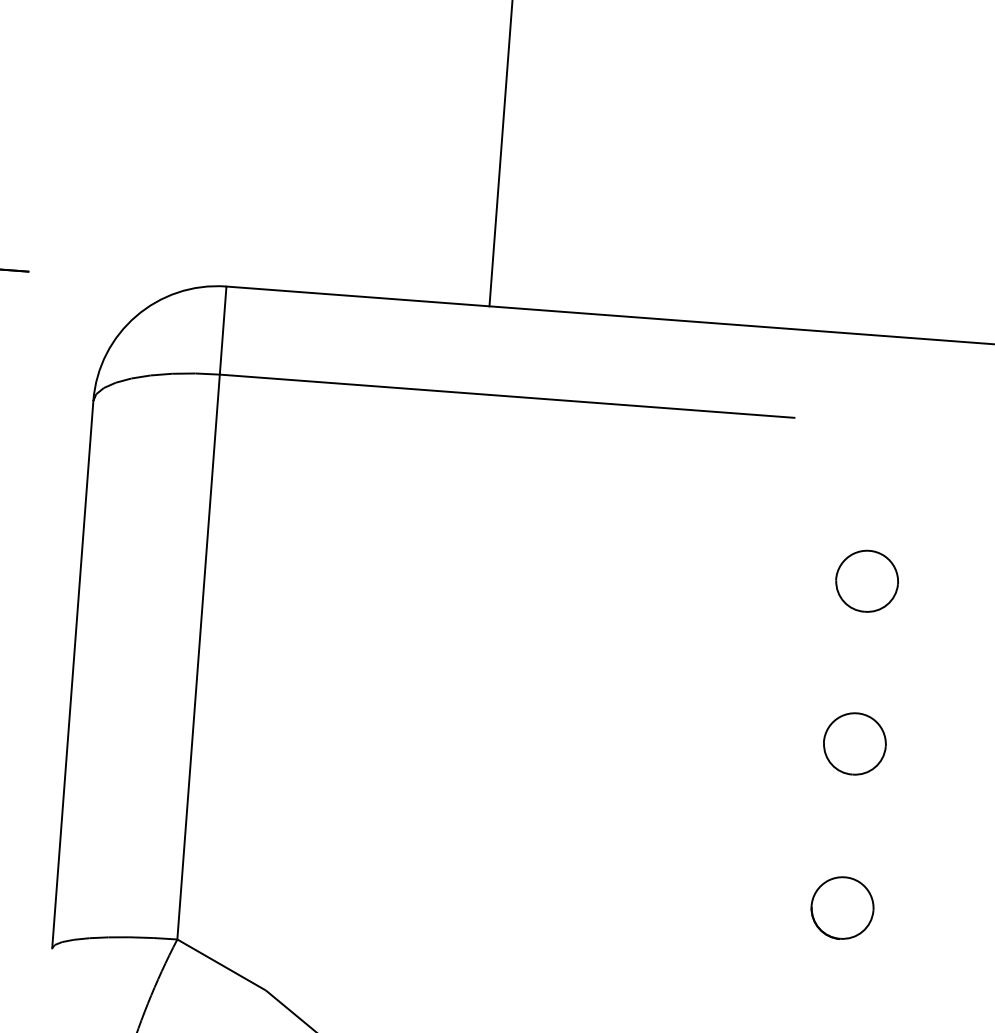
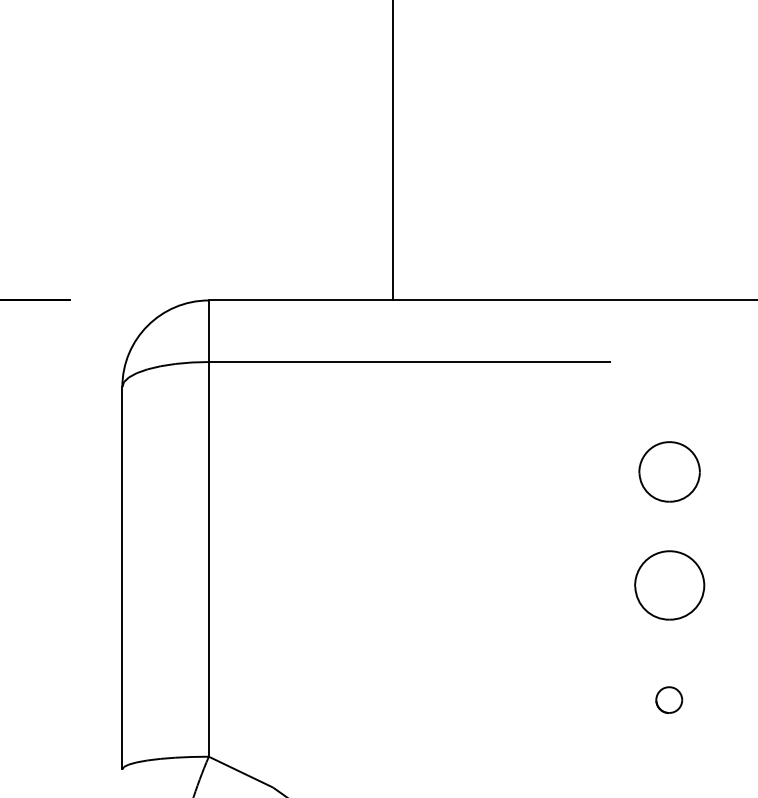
part: (865, 580) -> (668, 471), size x1.4
part: (853, 743) -> (668, 585), size x1.6
part: (841, 907) -> (668, 699), size x0.6

